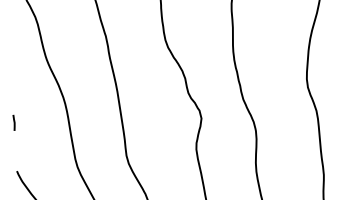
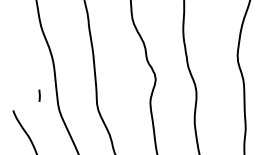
line: (14, 122) -> (39, 95), moved

